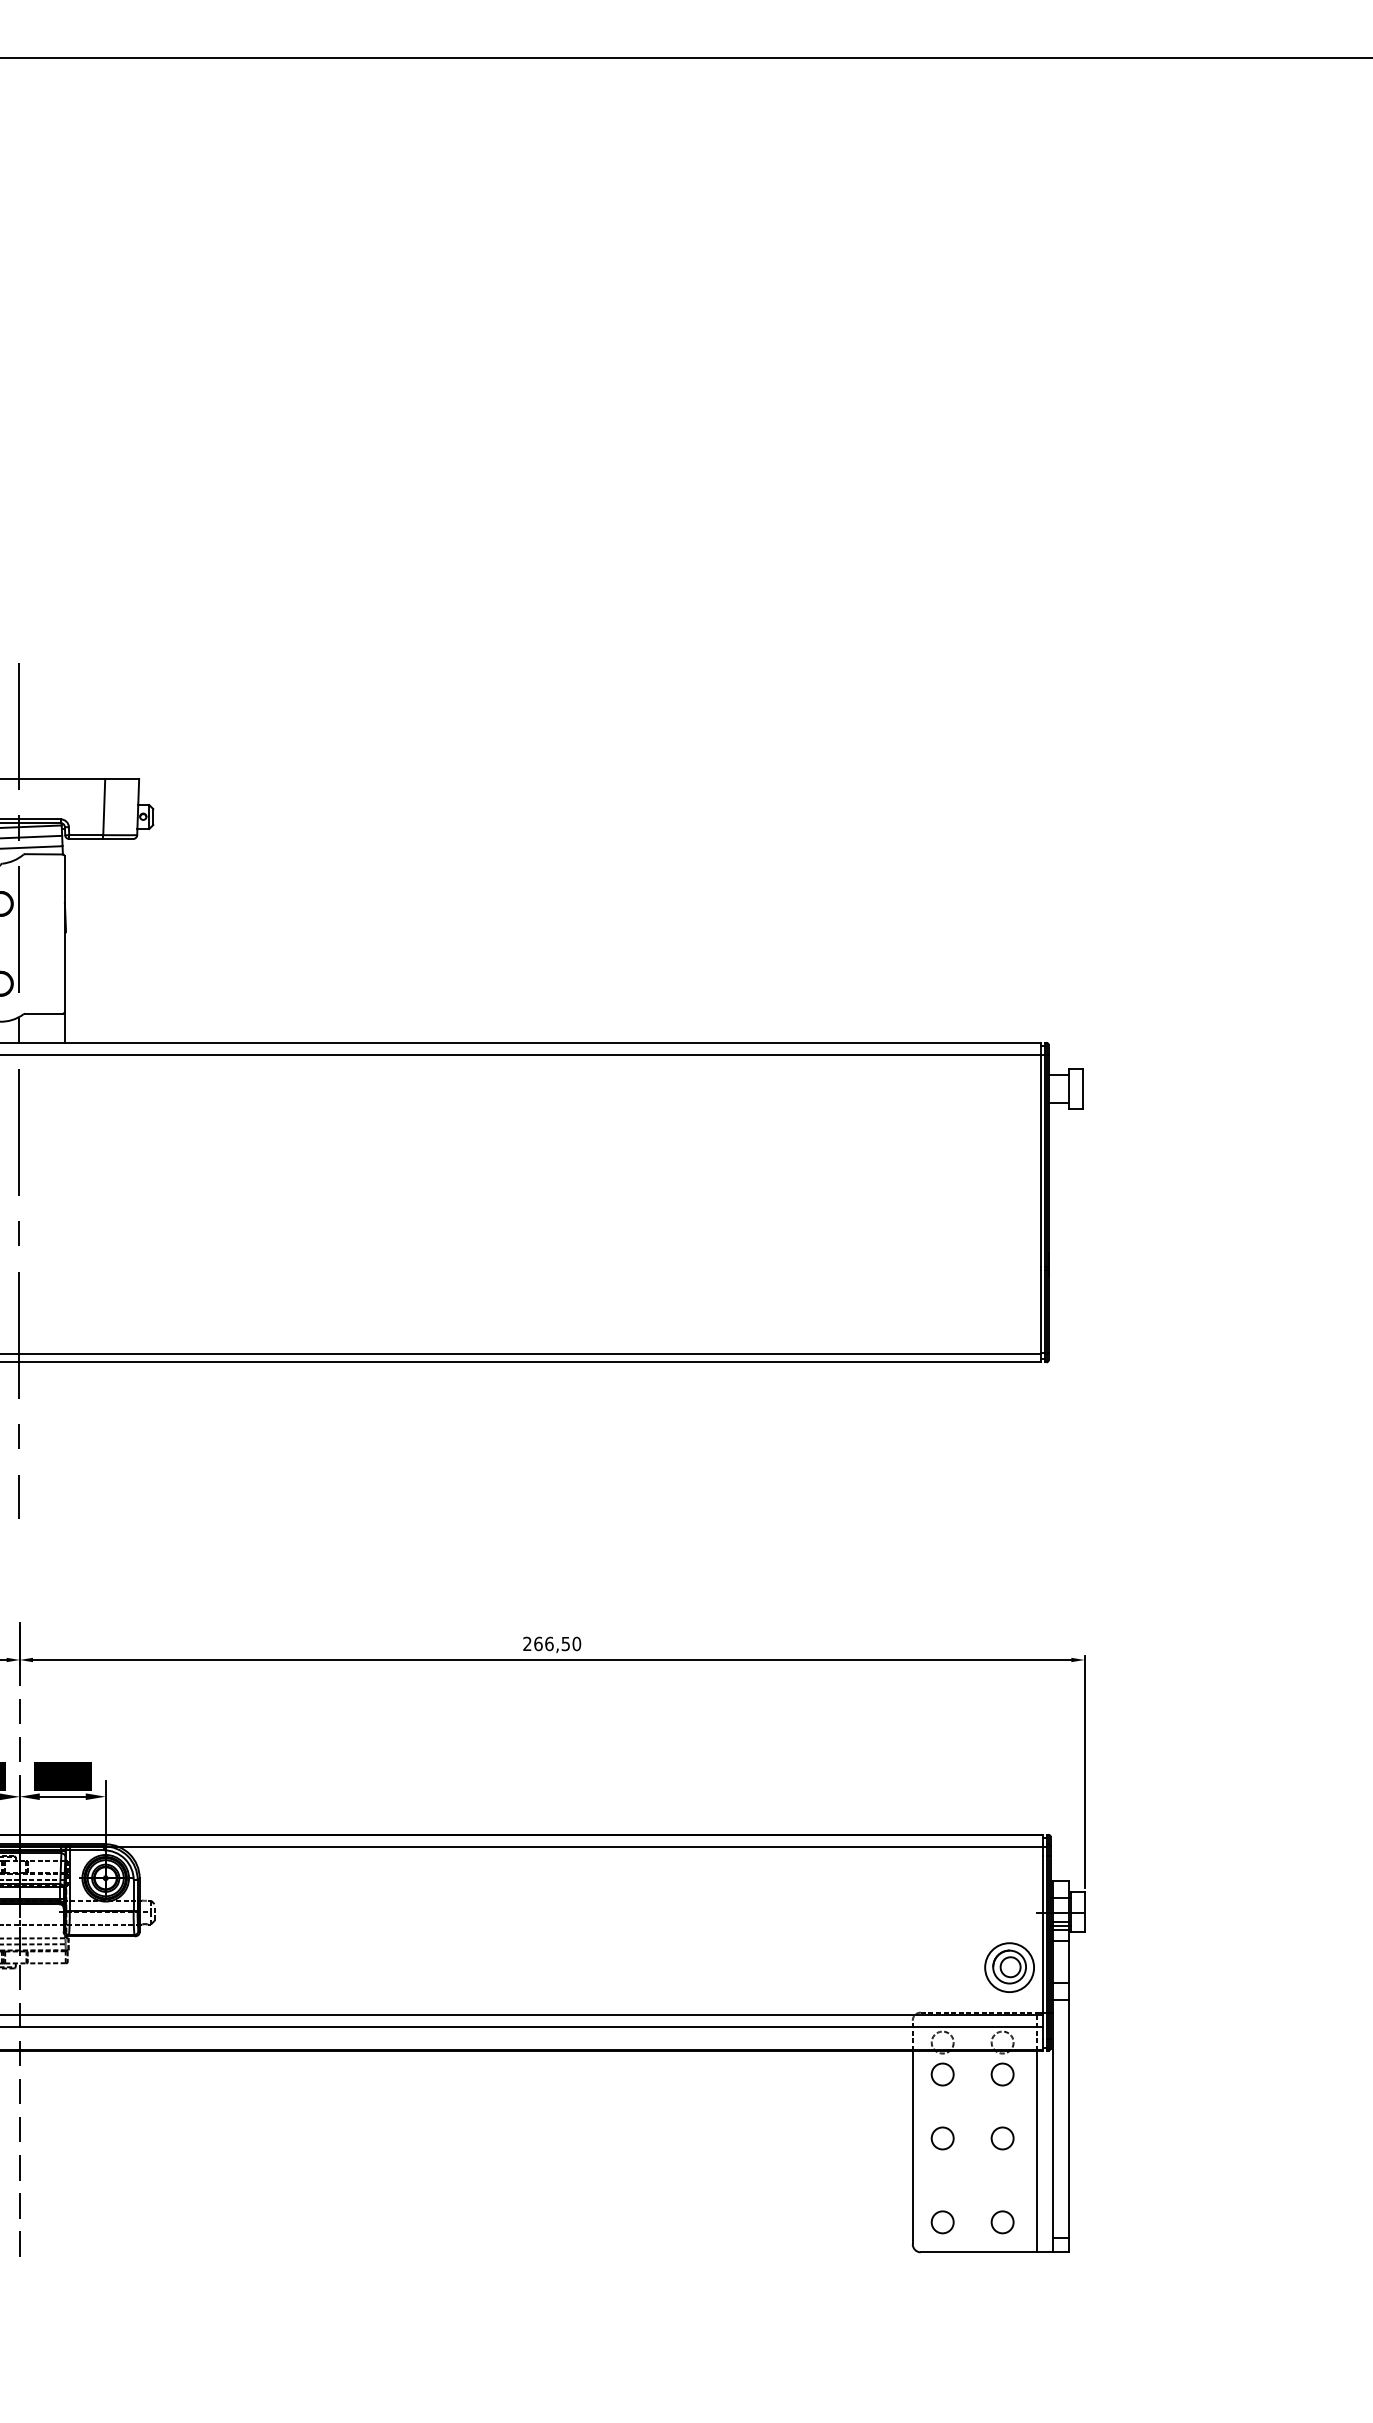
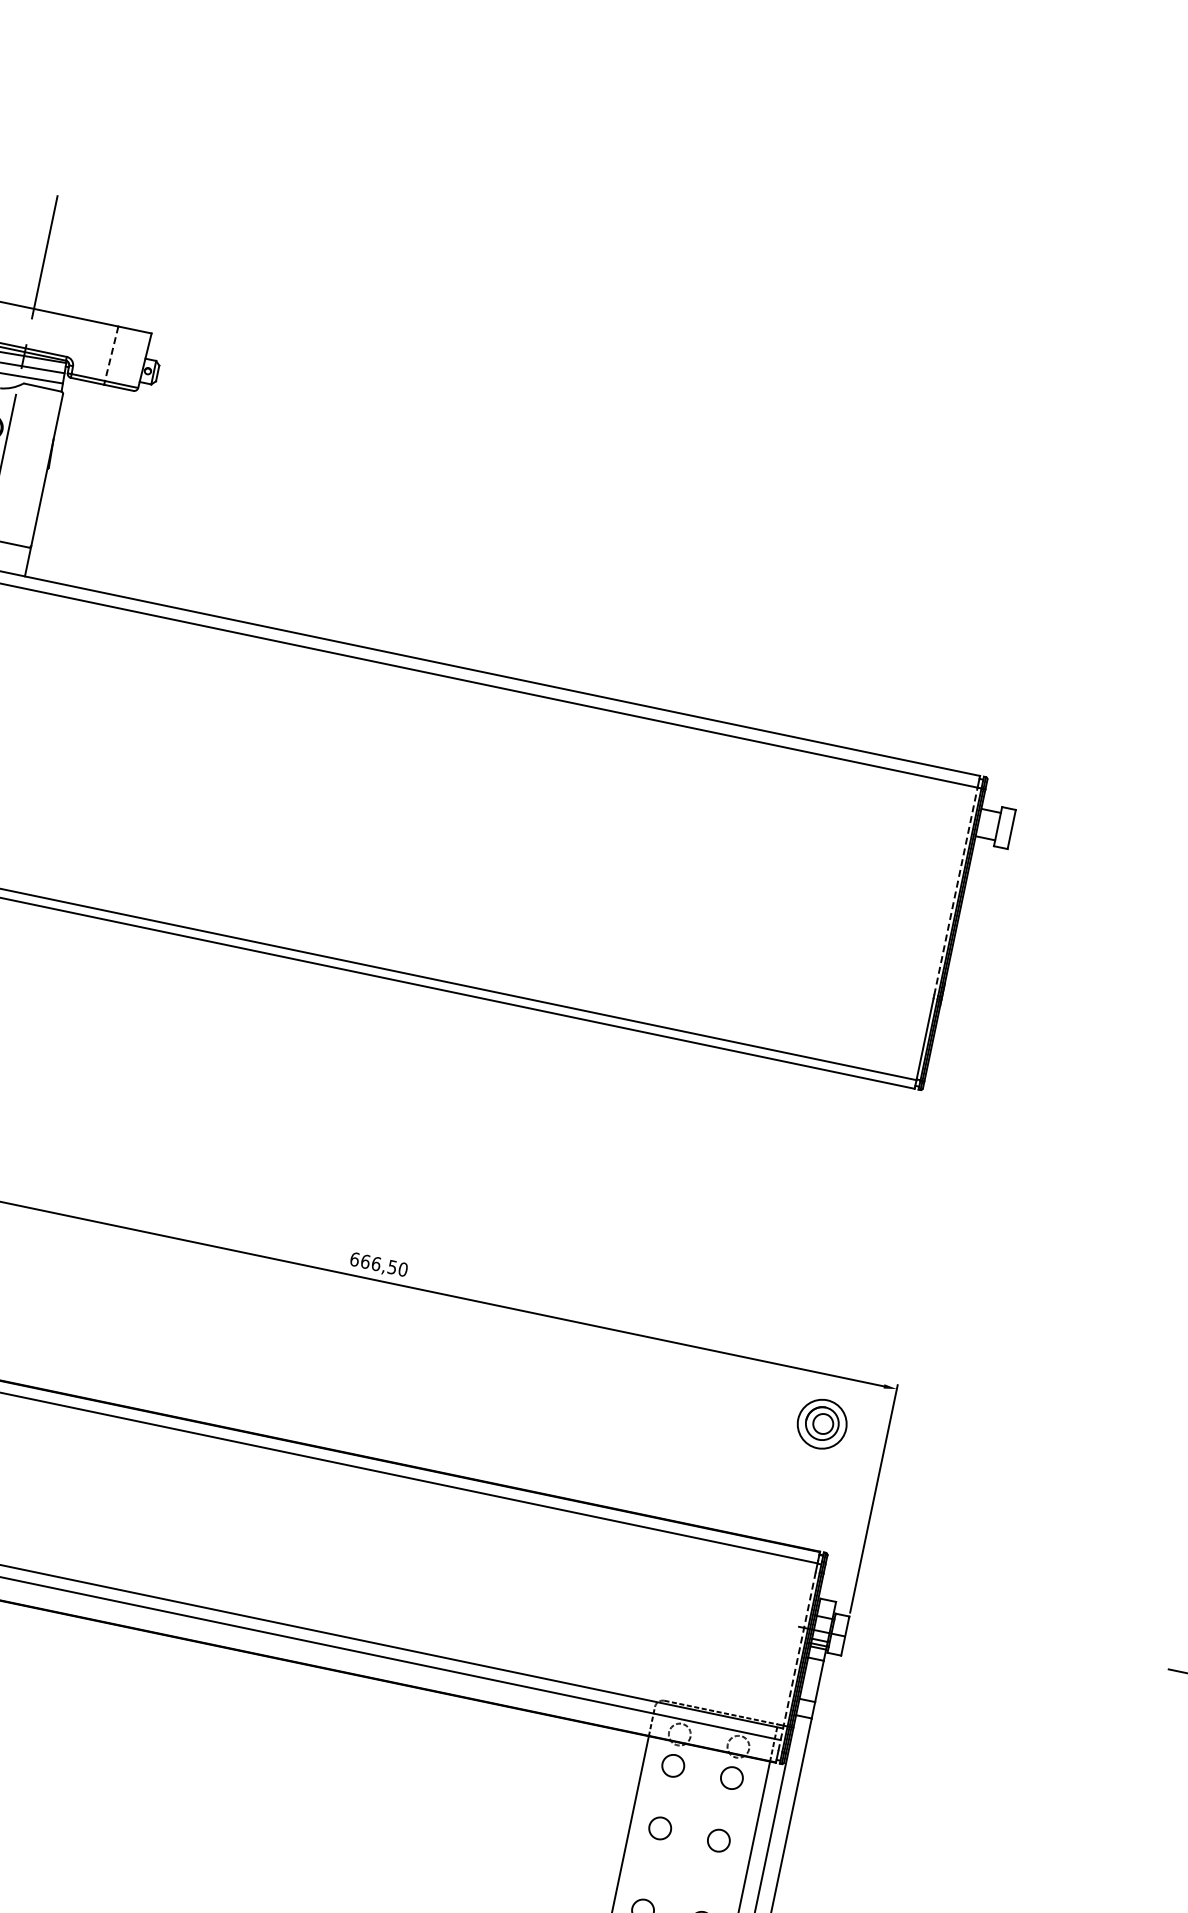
line: (104, 807) -> (111, 354), solid -> dashed
line: (1040, 1160) -> (955, 891), solid -> dashed
text: (527, 1643) -> (354, 1259), 266,50 -> 666,50
line: (1042, 1946) -> (797, 1660), solid -> dashed
part: (1009, 1967) -> (822, 1424), moved

